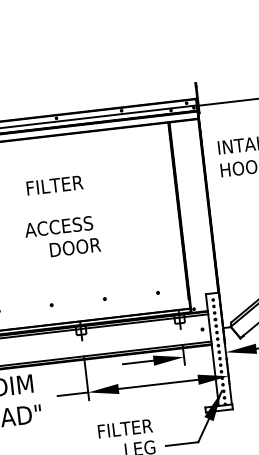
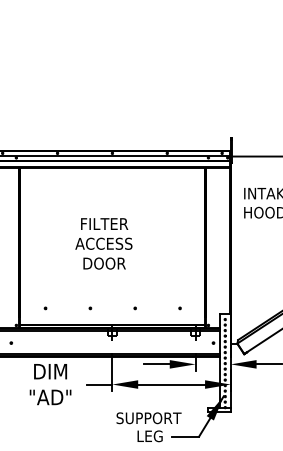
text: (54, 184) -> (104, 223), moved
text: (75, 247) -> (104, 263), moved
text: (135, 427) -> (148, 418), FILTER -> SUPPORT

